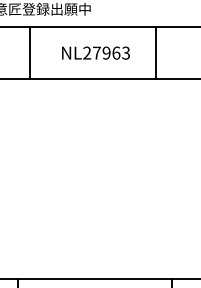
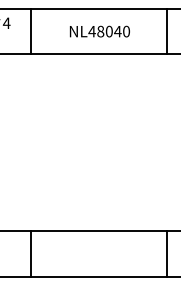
line: (29, 52) -> (30, 31), moved
text: (105, 52) -> (108, 31), NL27963 -> NL48040
line: (155, 52) -> (166, 31), moved

